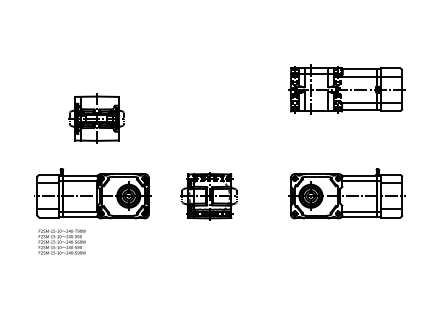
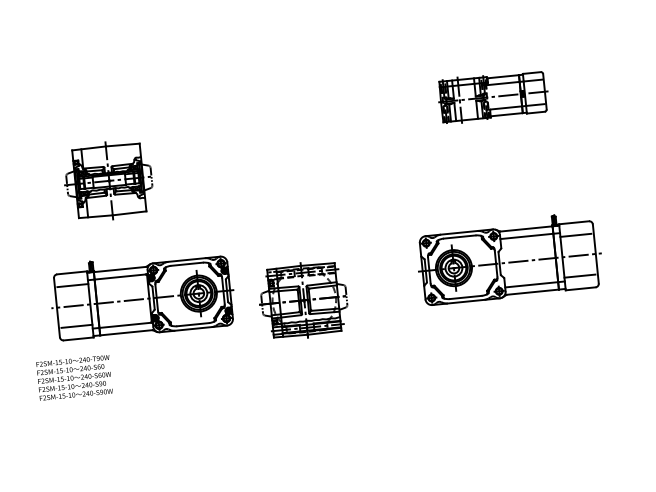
part: (346, 89) -> (492, 96), size x0.6
part: (92, 193) -> (142, 294), moved
part: (208, 196) -> (302, 300), moved

